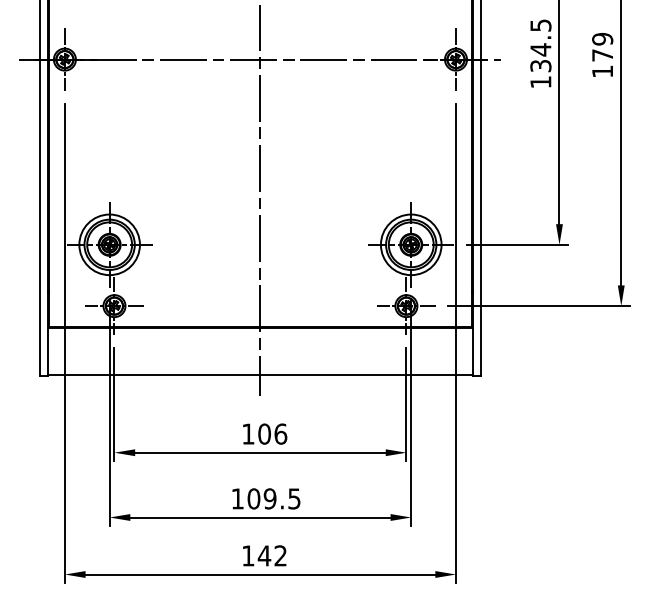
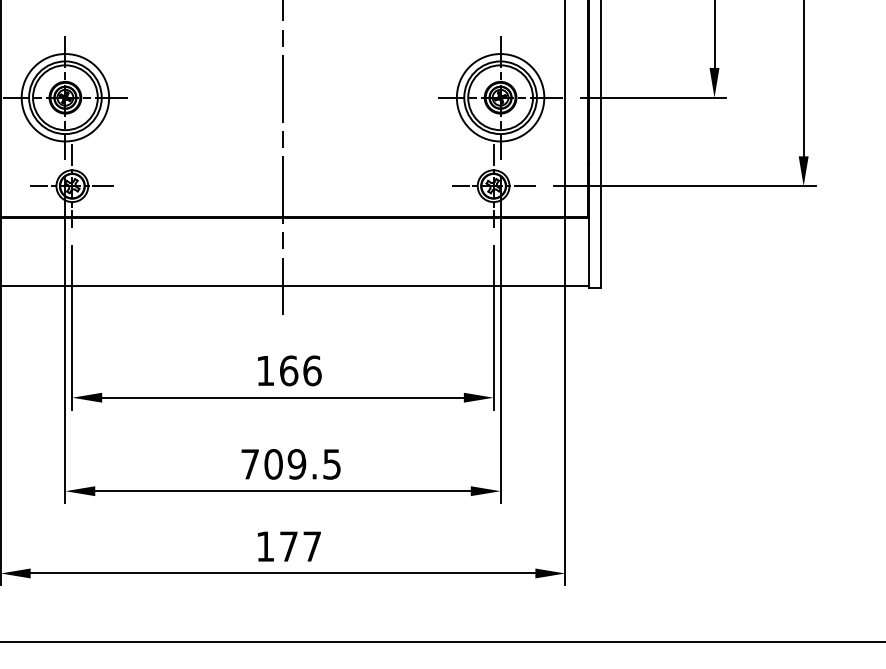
text: (264, 433) -> (288, 369), 106 -> 166
text: (237, 498) -> (249, 463), 109.5 -> 709.5
text: (271, 555) -> (298, 546), 142 -> 177

